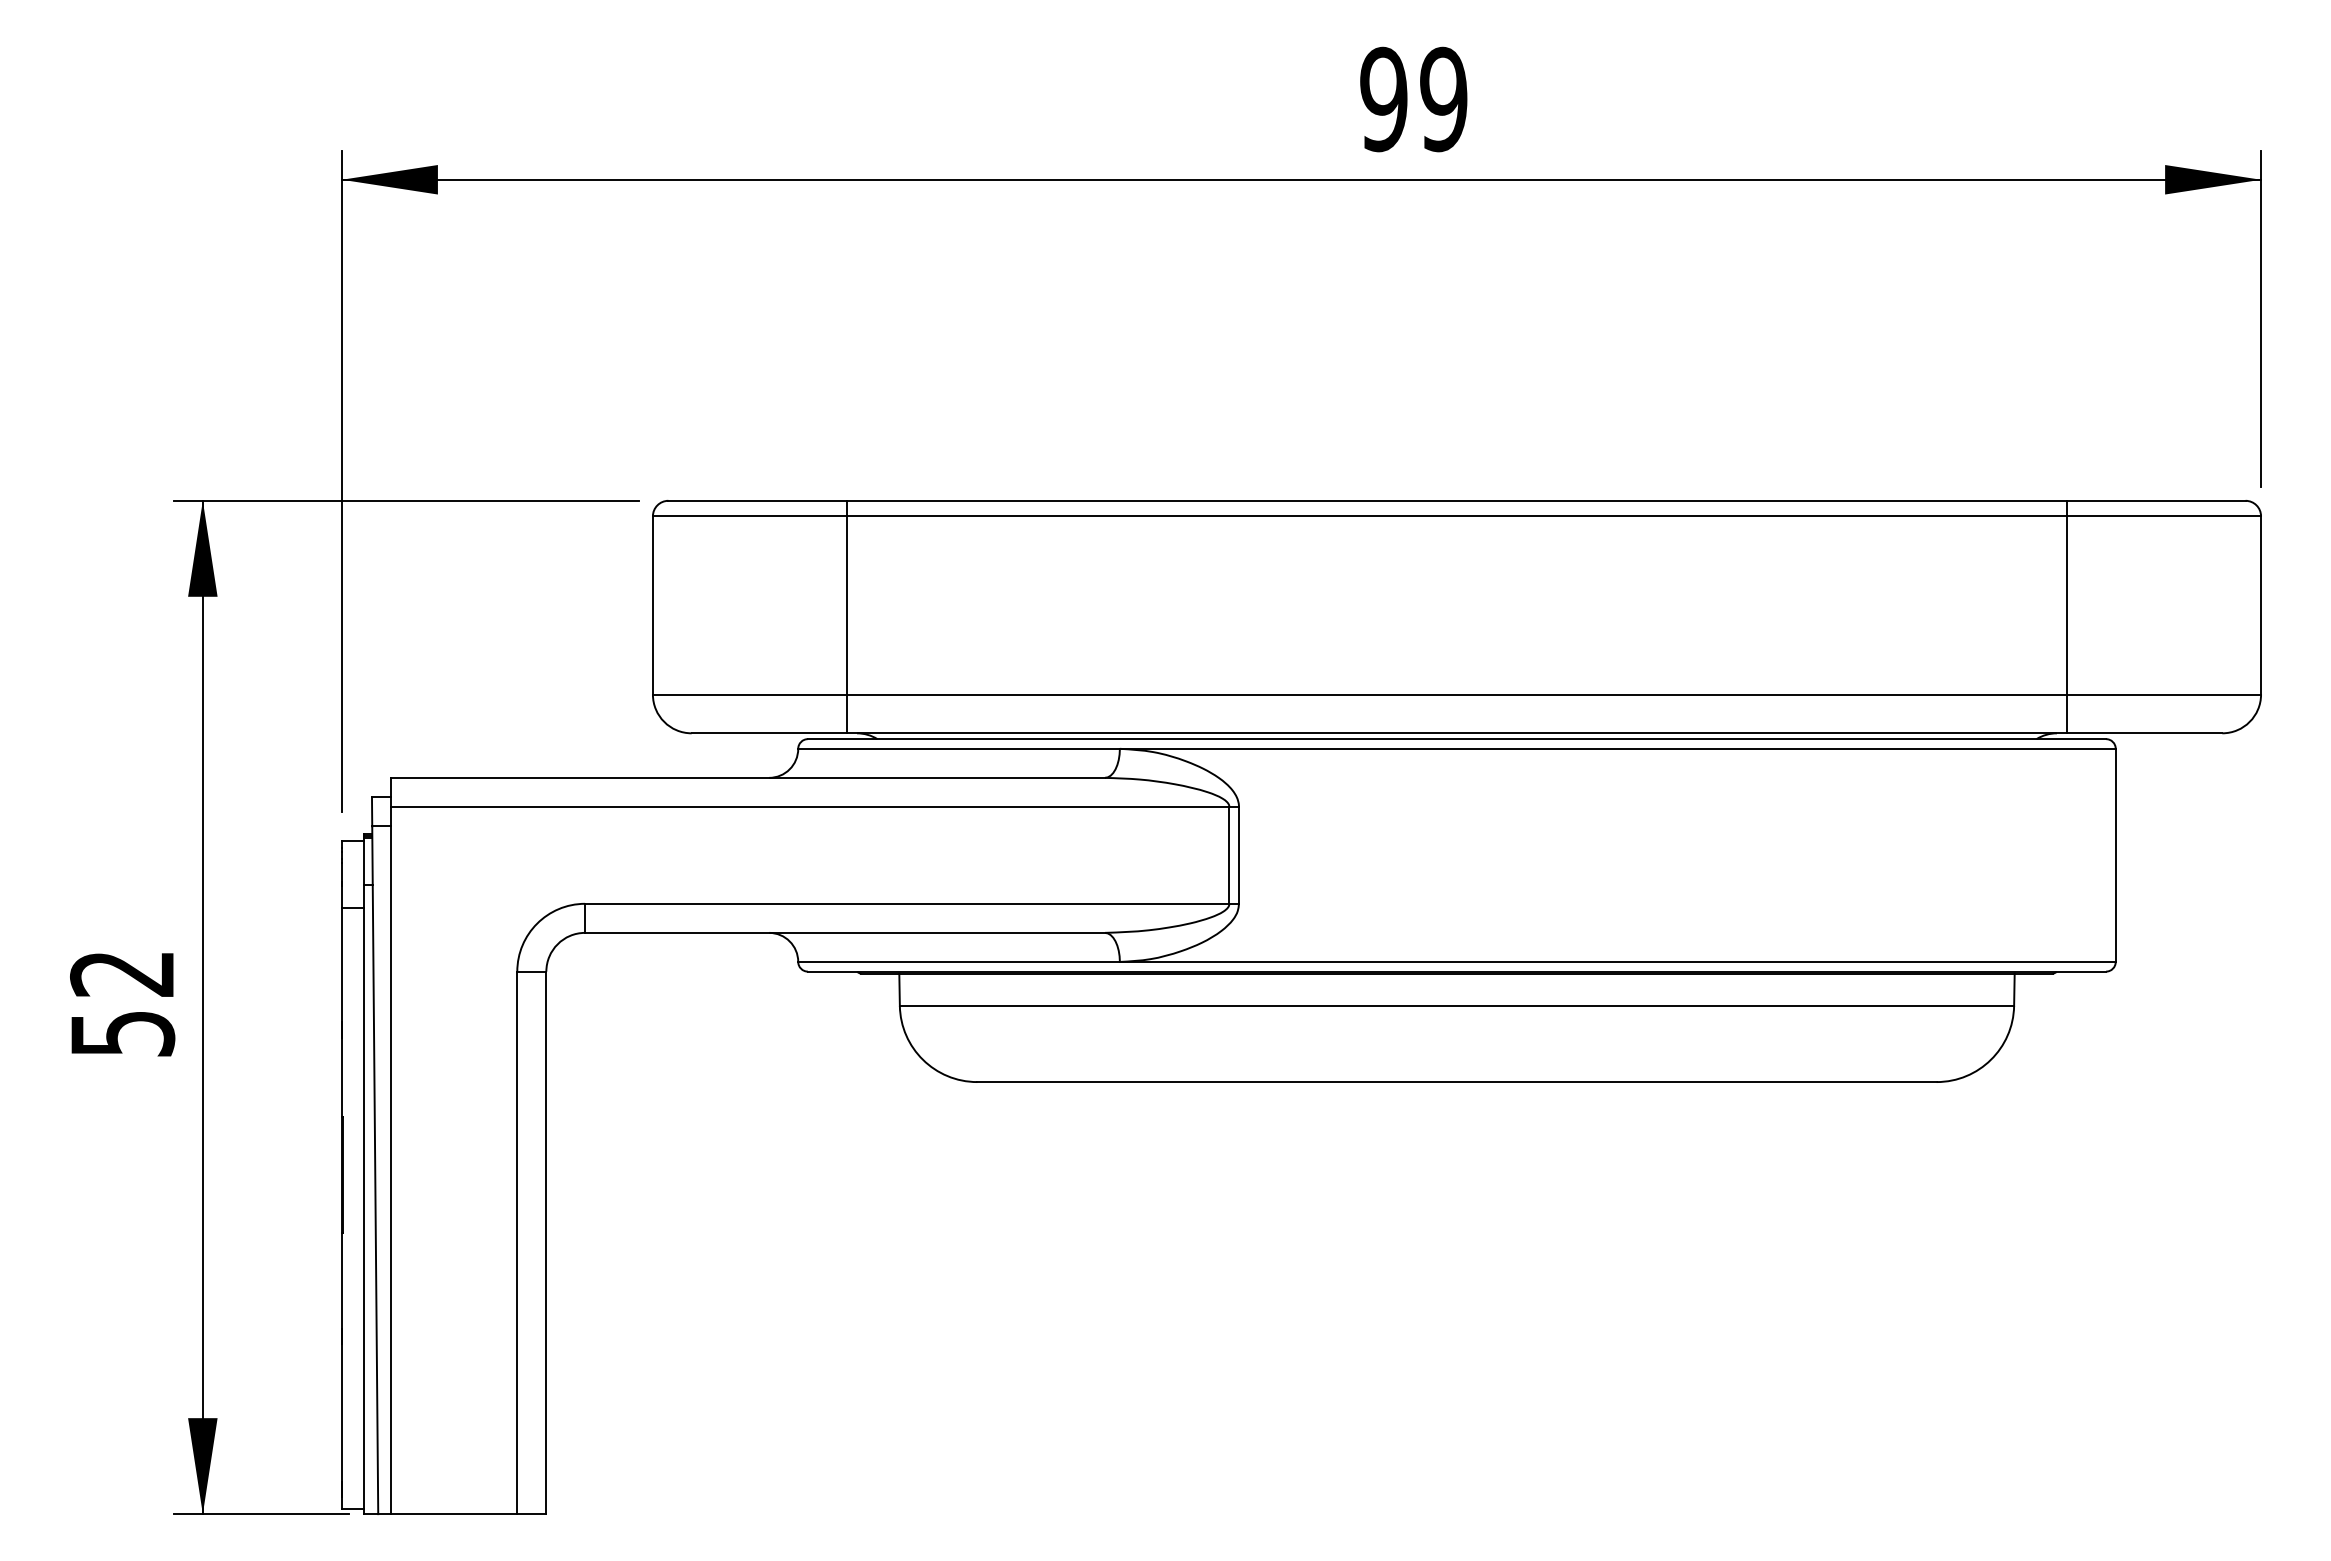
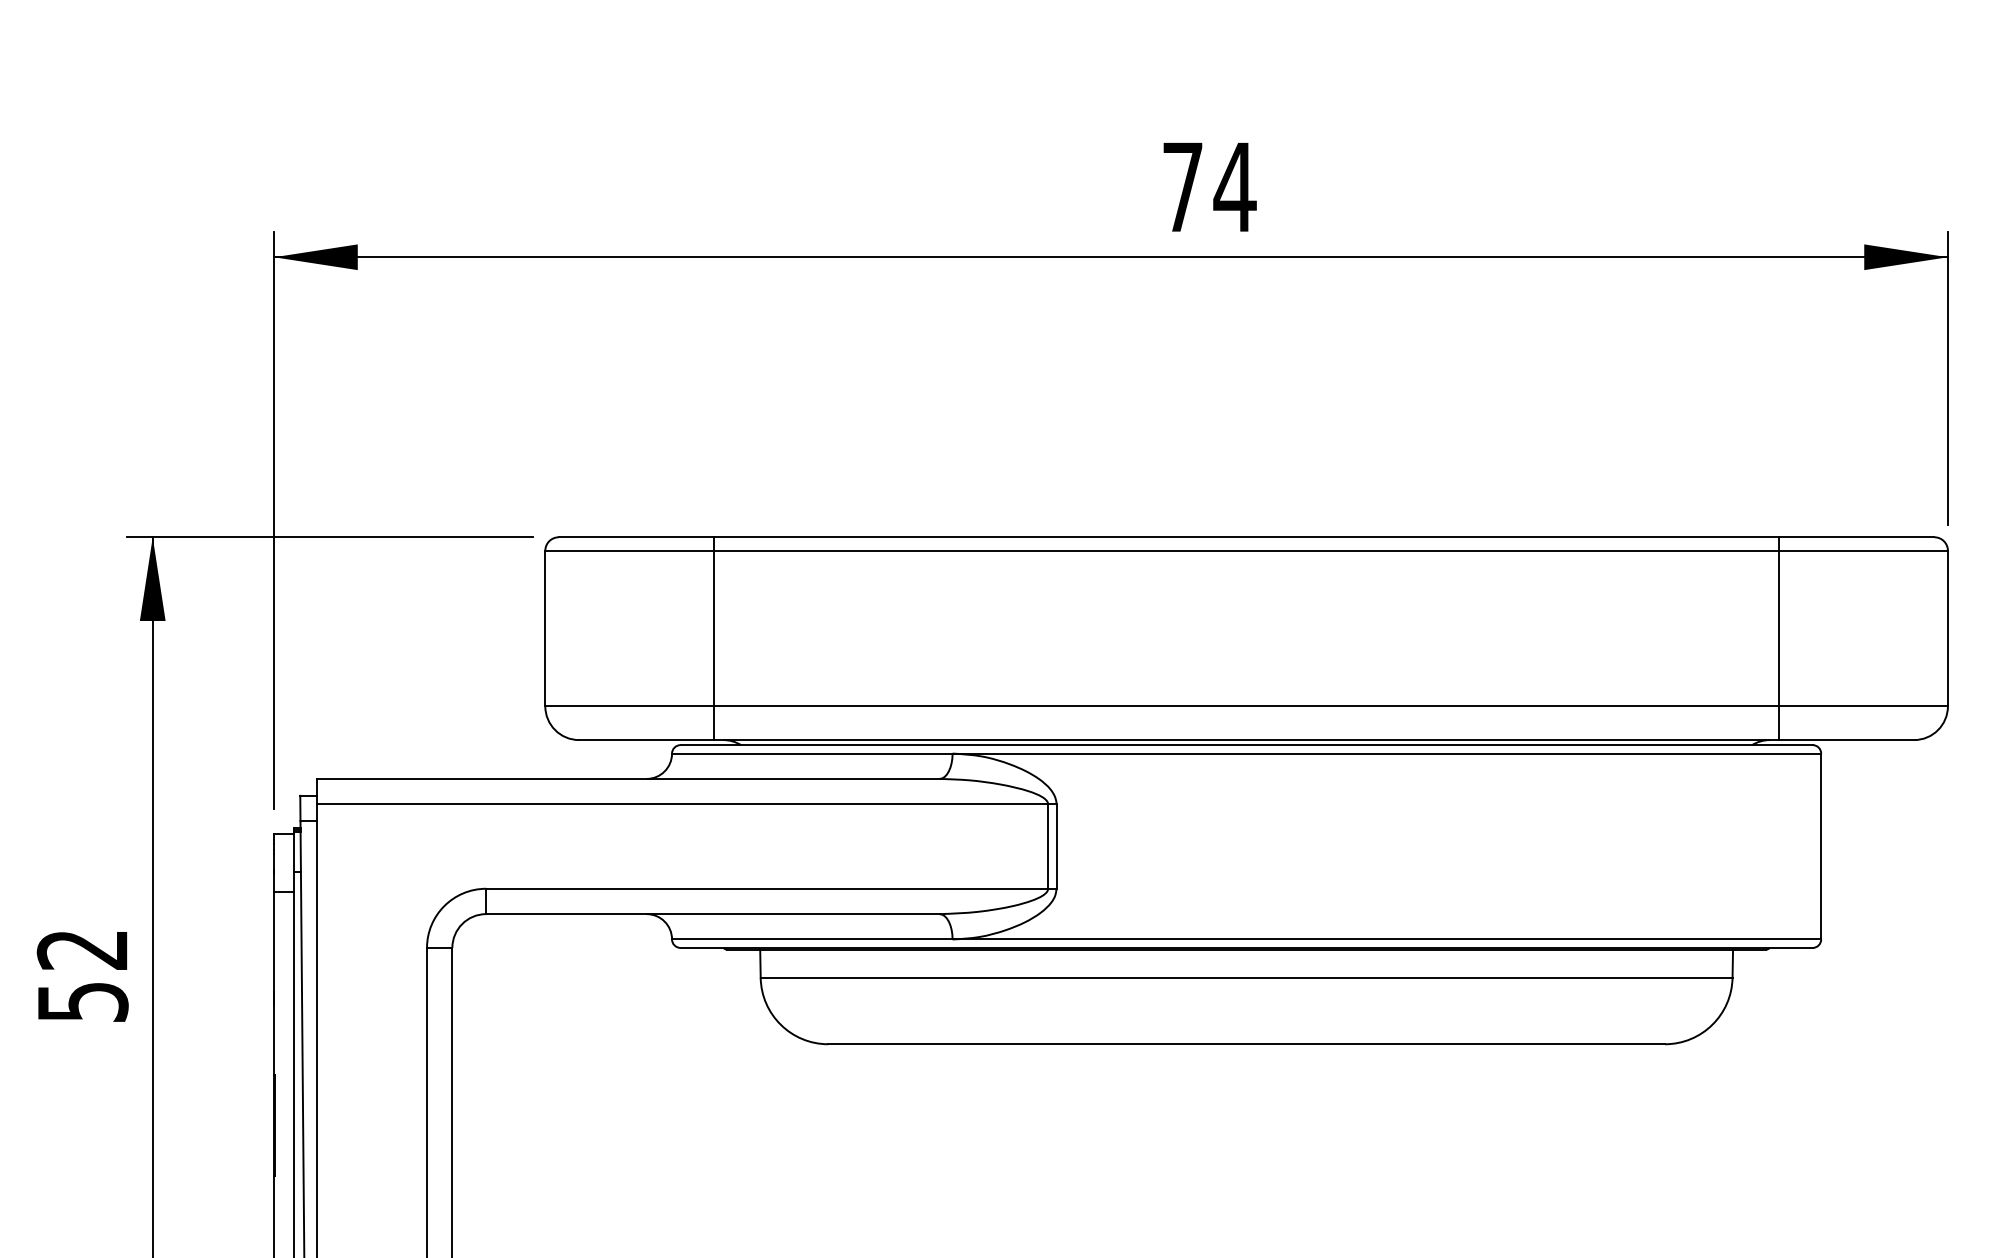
text: (1414, 99) -> (1209, 187), 99 -> 74

